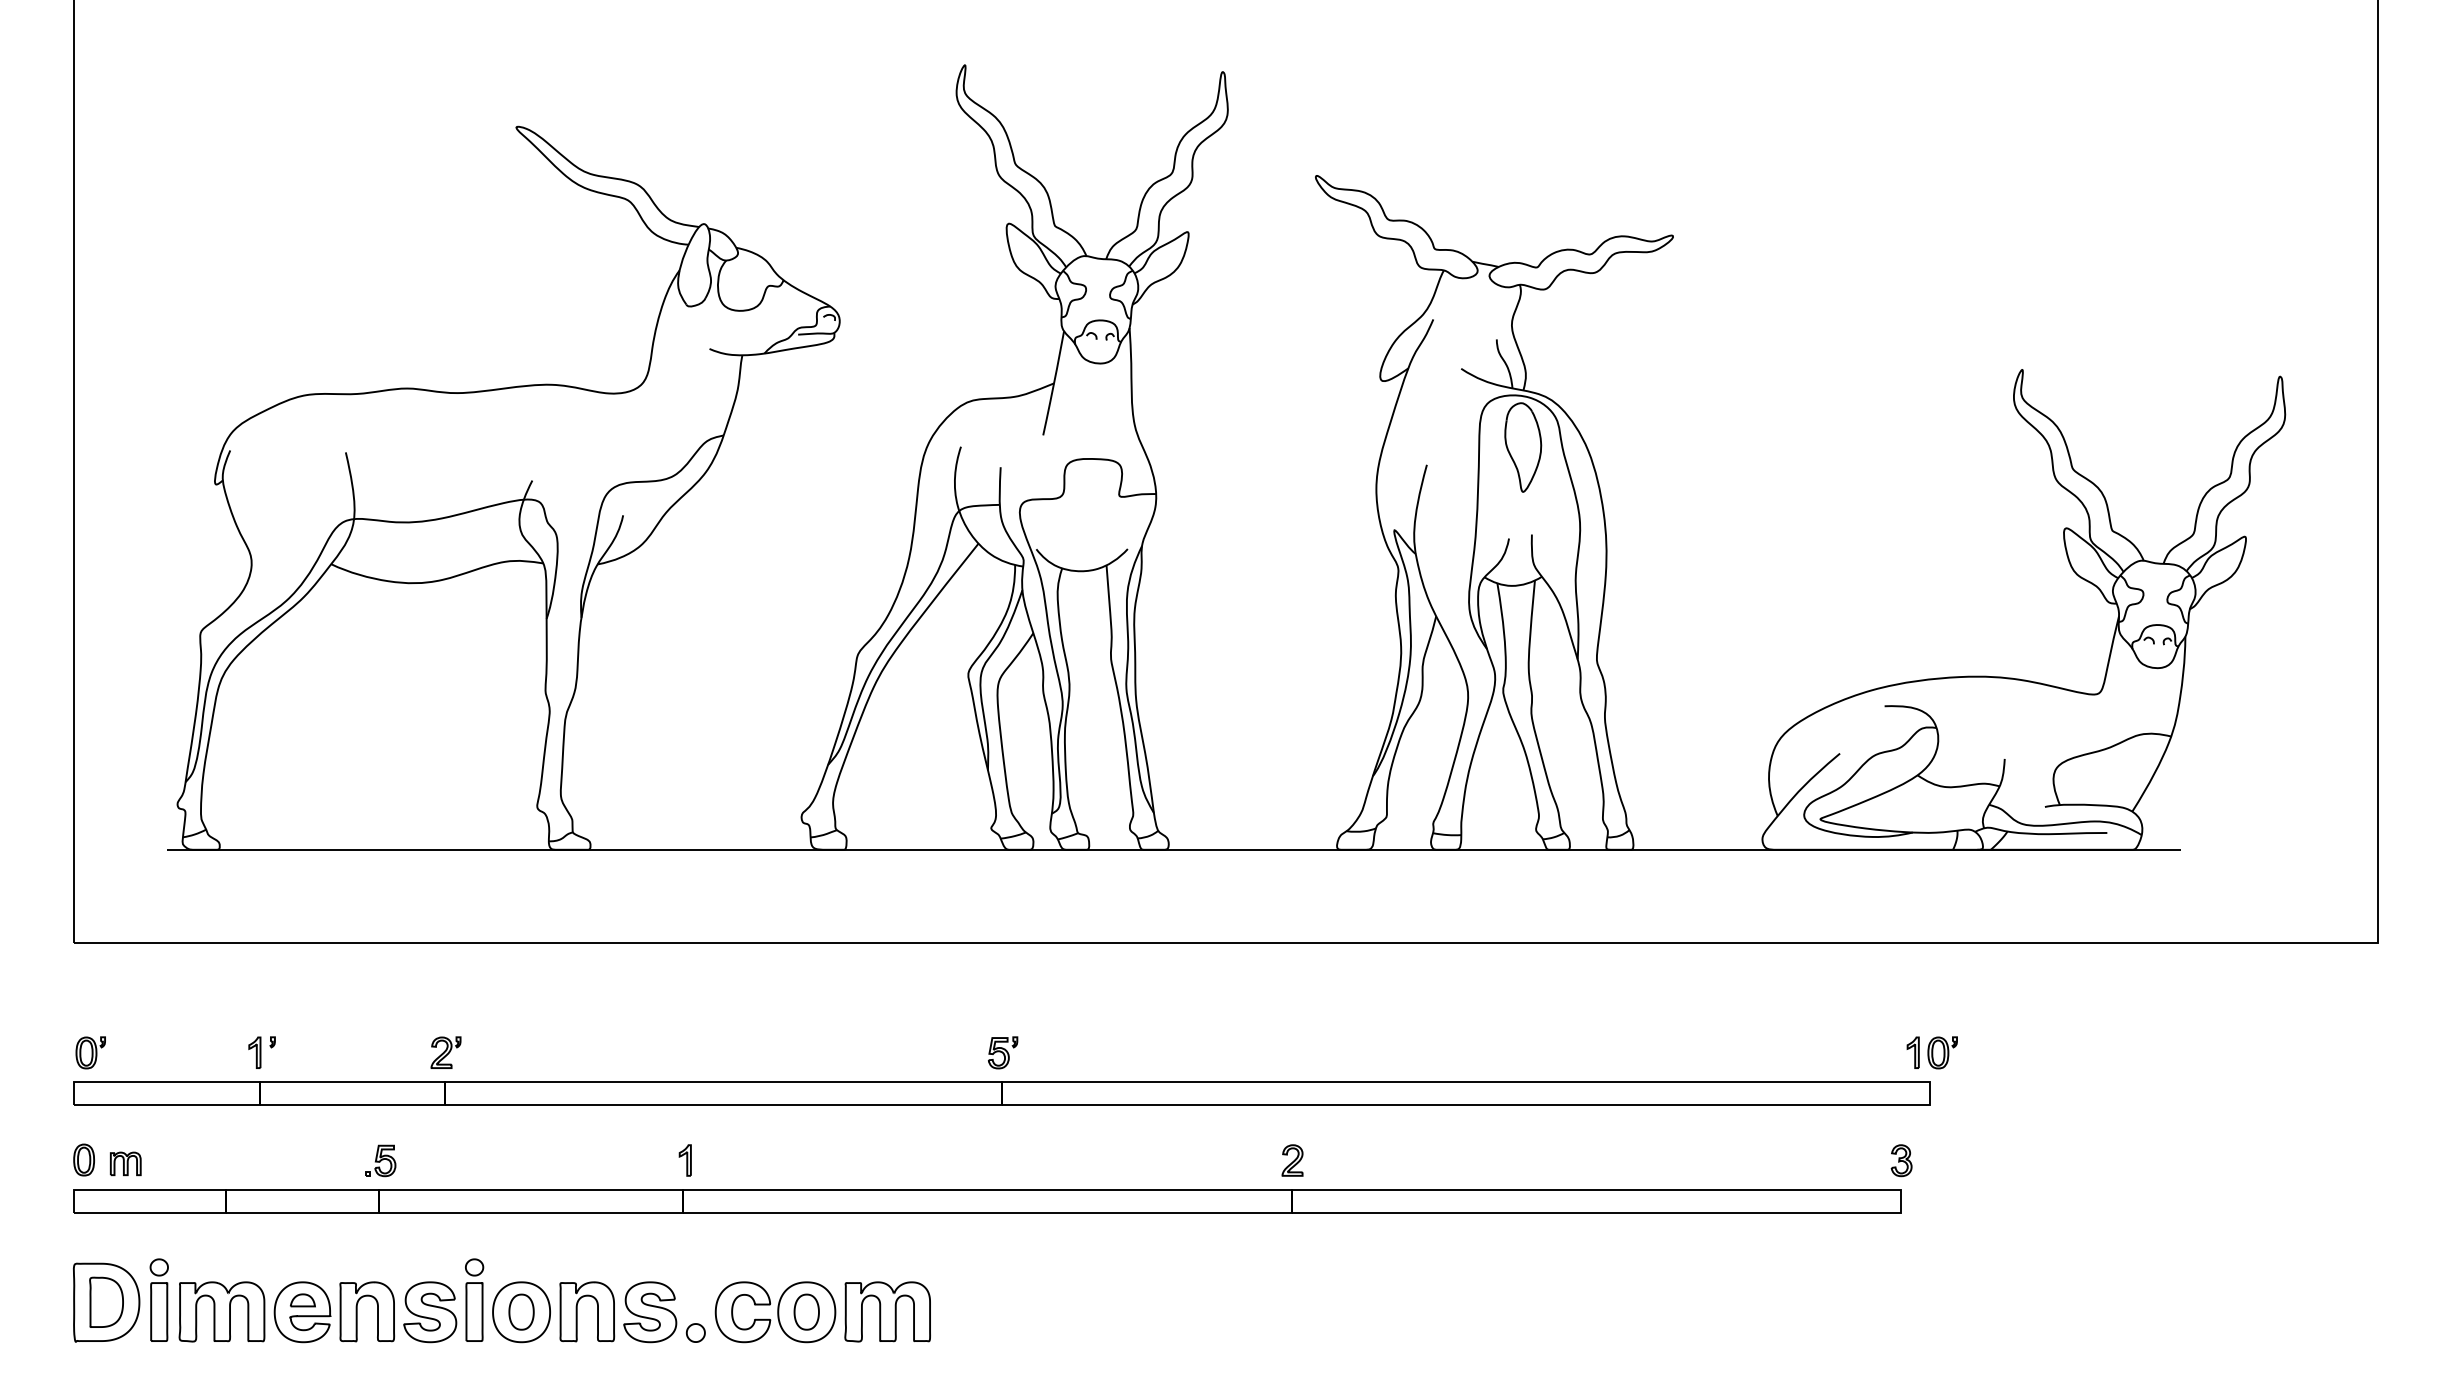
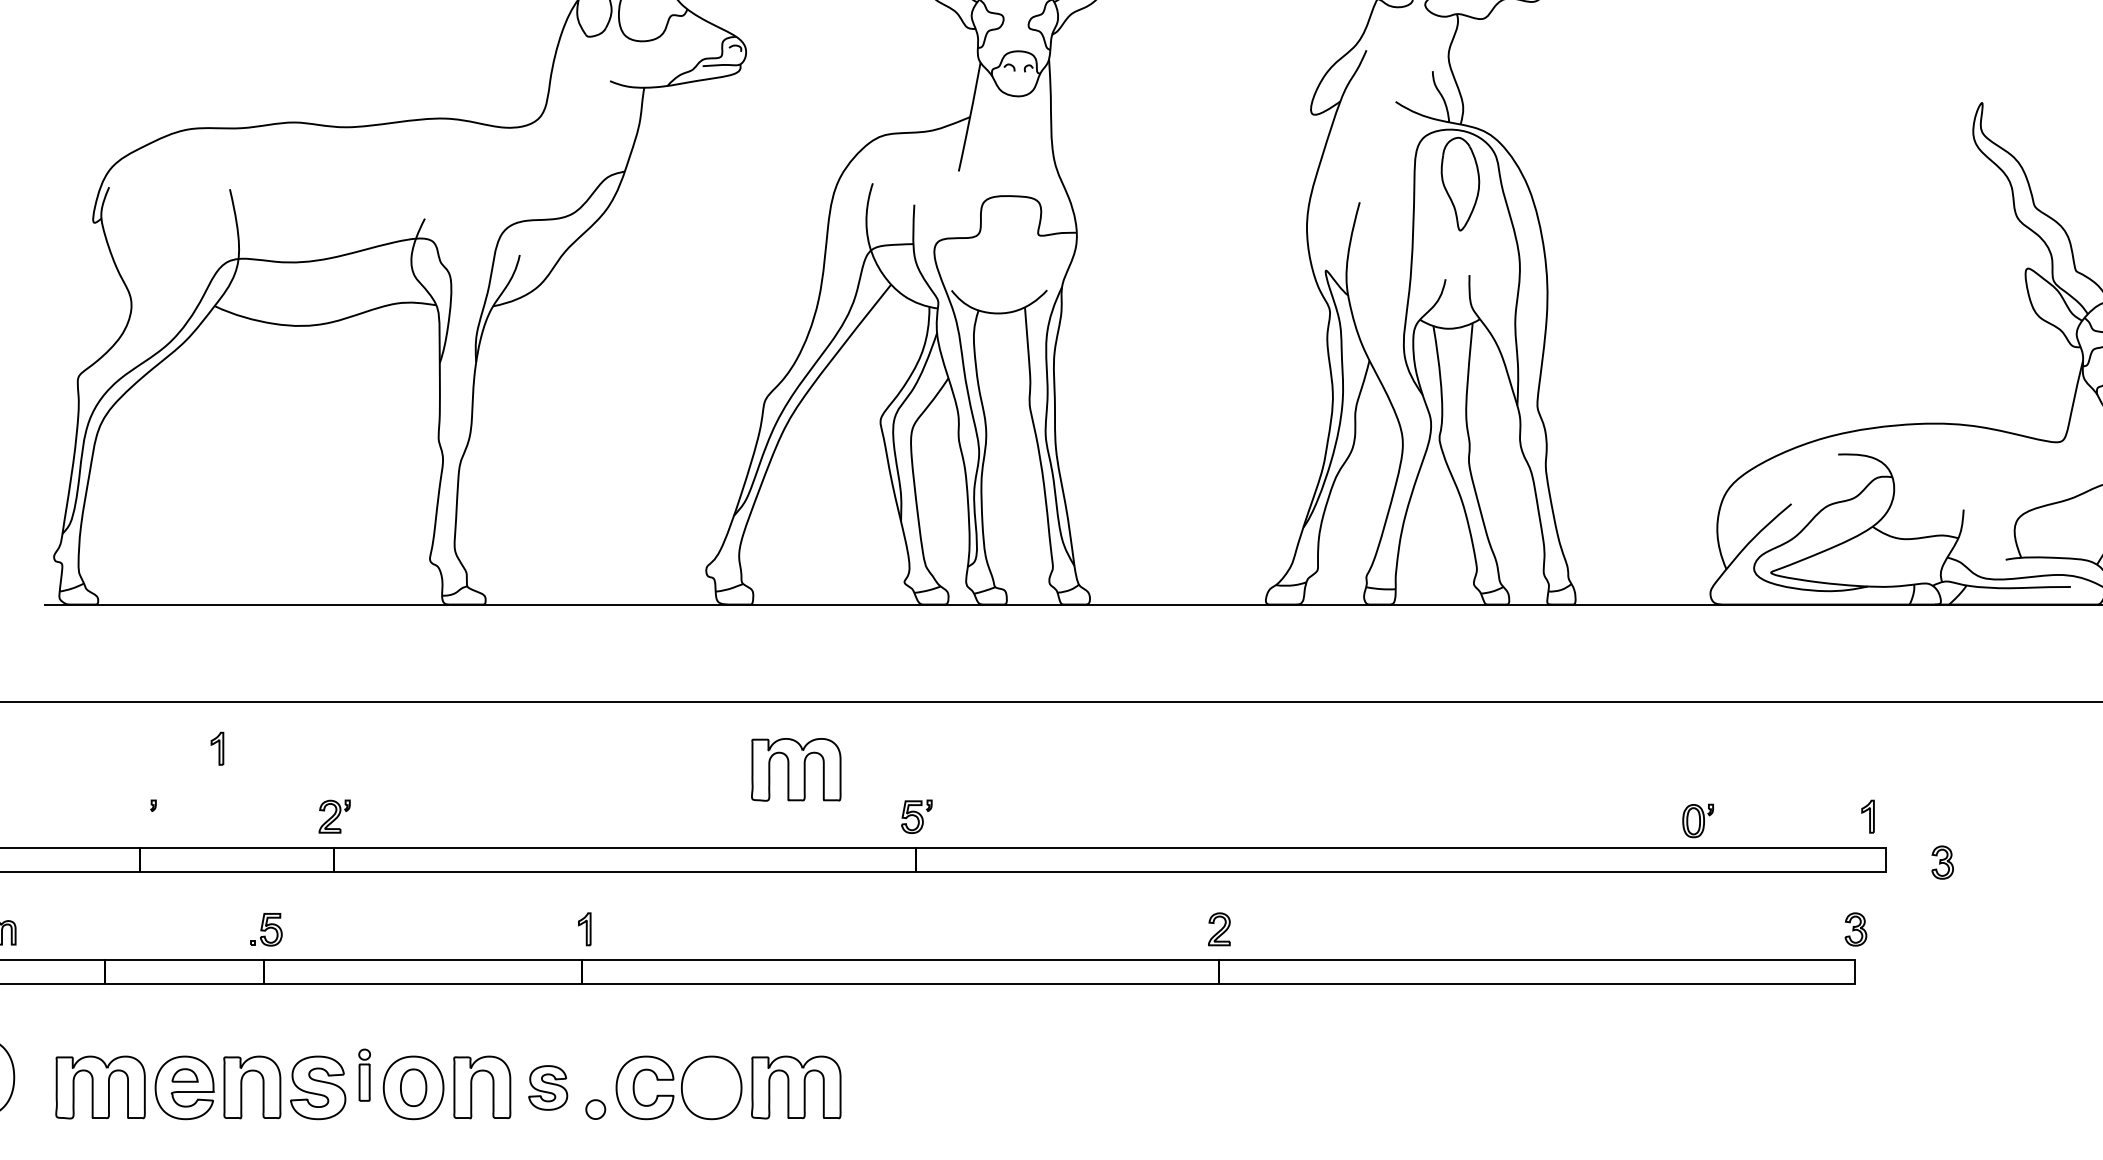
part: (887, 1007) -> (796, 769), added
part: (254, 1052) -> (217, 748), moved
part: (1942, 1052) -> (1697, 820), moved
part: (1984, 1096) -> (1942, 862), added
part: (158, 1299) -> (34, 1074), removed
part: (474, 1299) -> (364, 1074), size x0.6
part: (806, 1311) -> (711, 1087), removed
part: (650, 1312) -> (548, 1088), size x0.7

